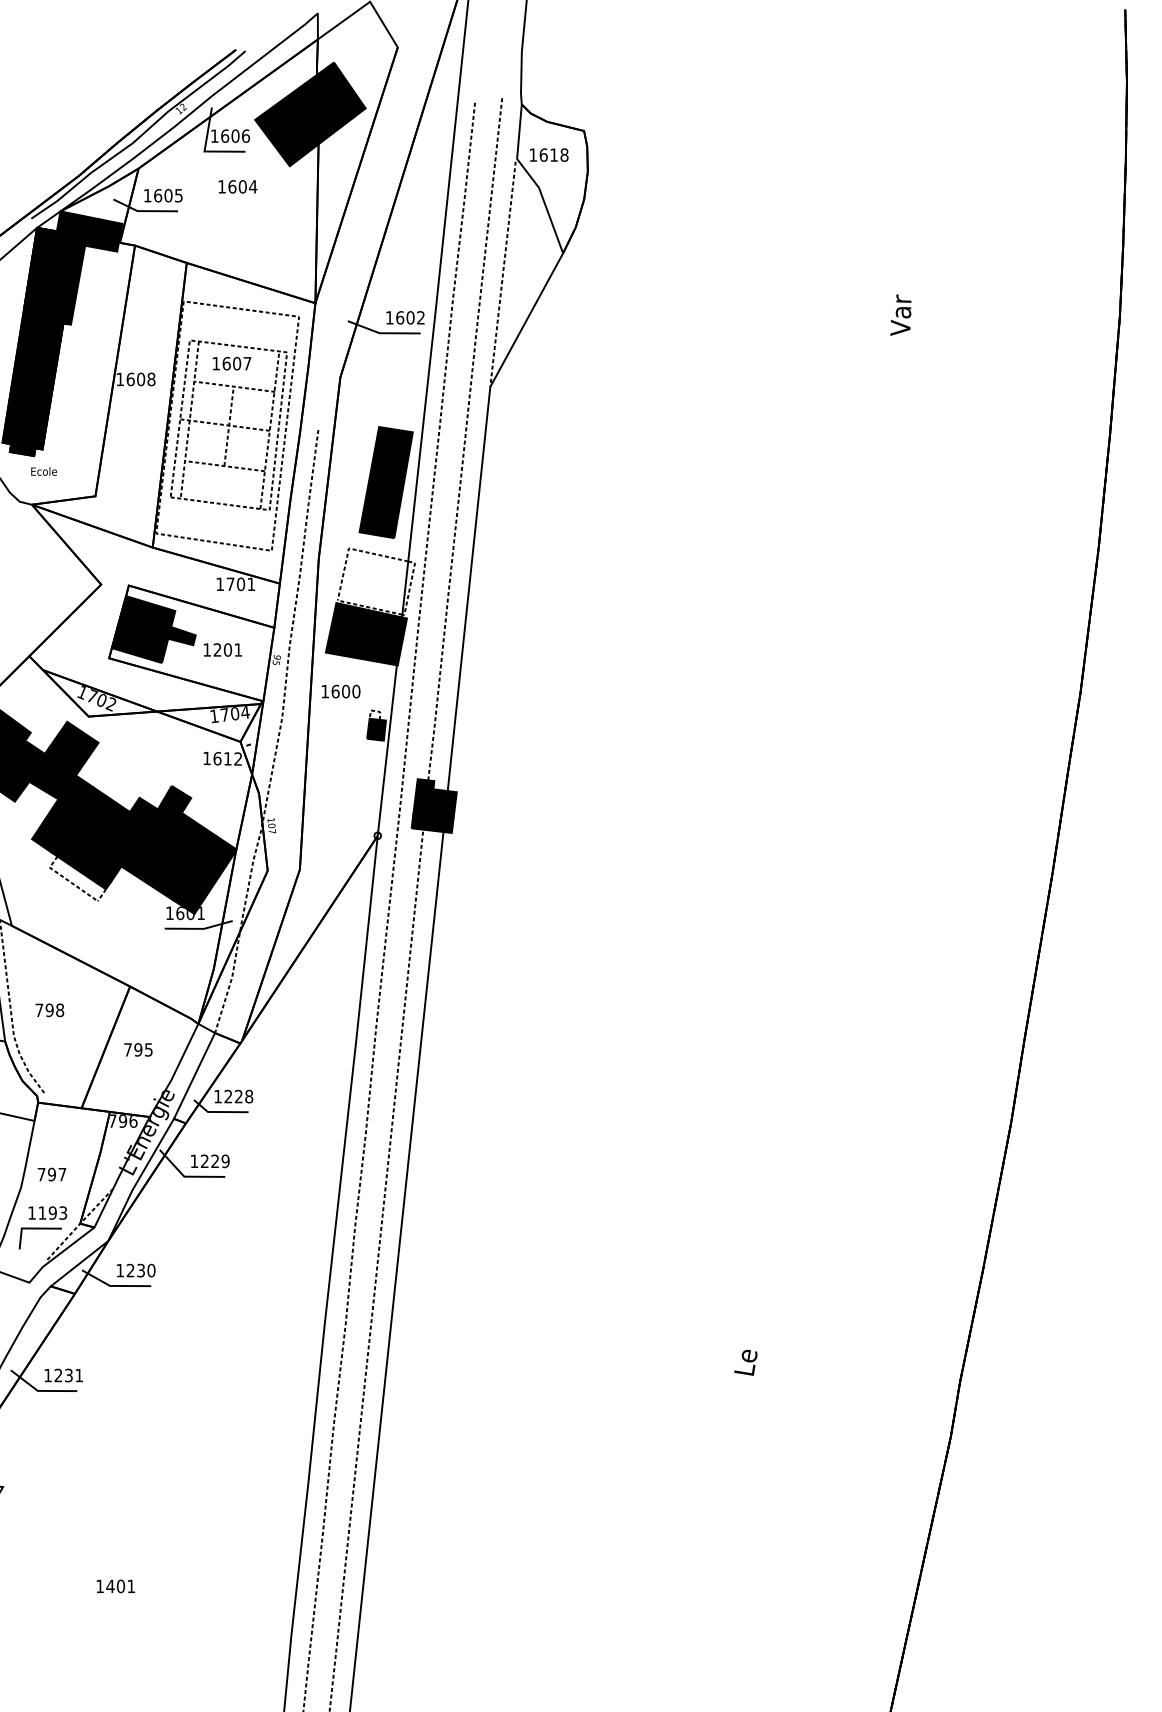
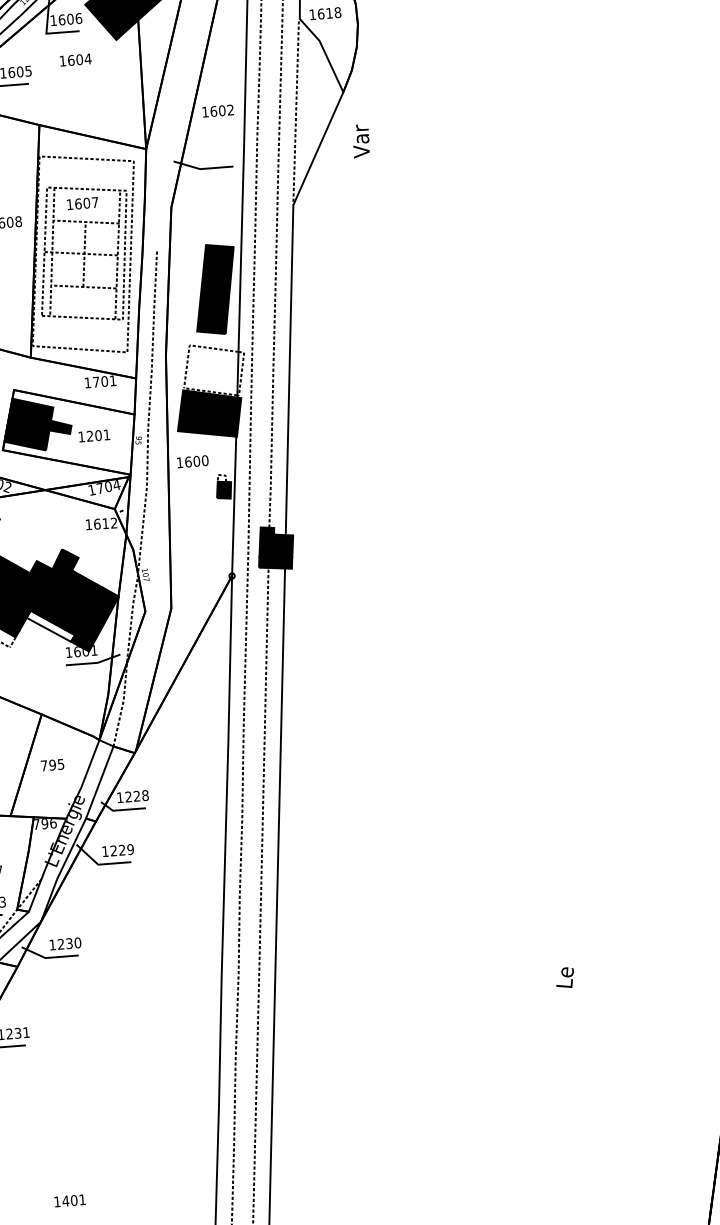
text: (900, 314) -> (360, 140), moved
text: (405, 317) -> (218, 110), moved
fill: (149, 879) -> (50, 626), removed

